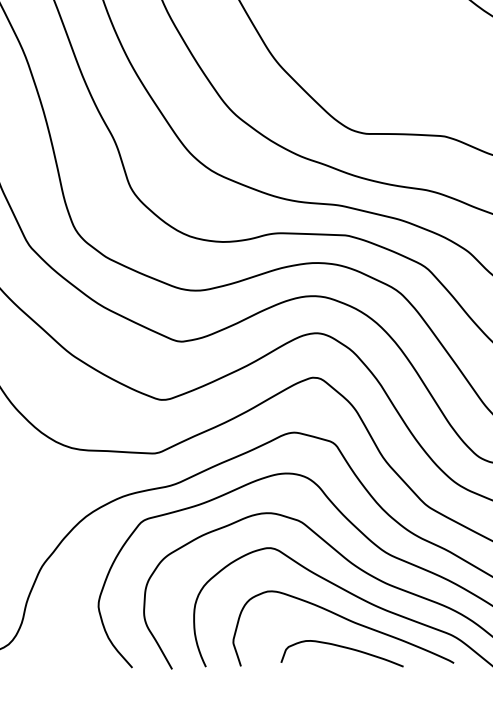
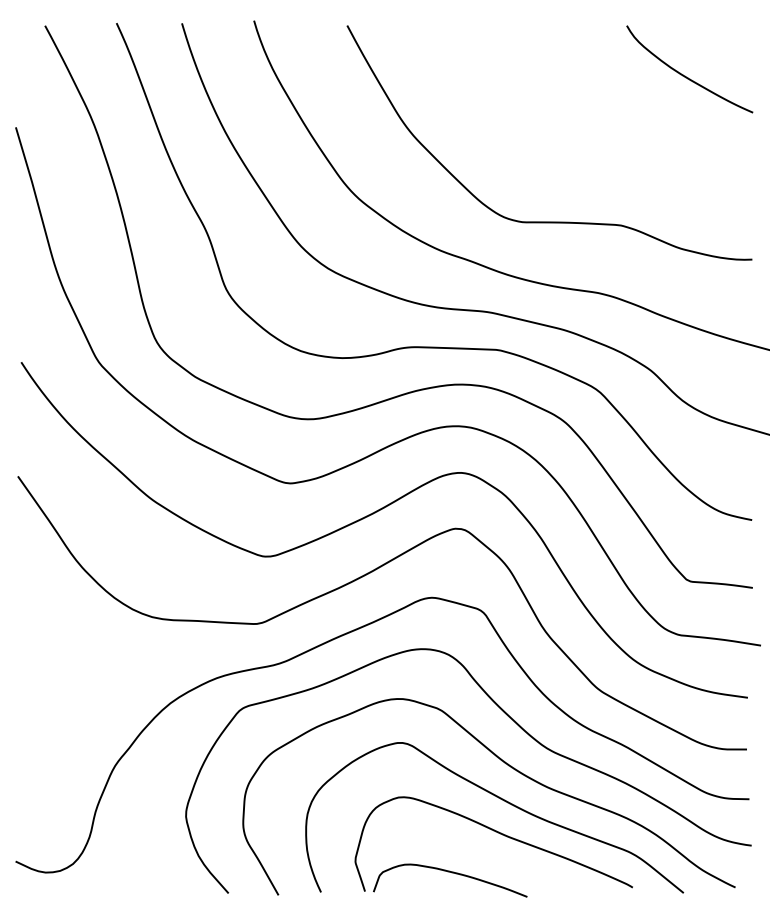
curve: (343, 648) -> (451, 873), moved

